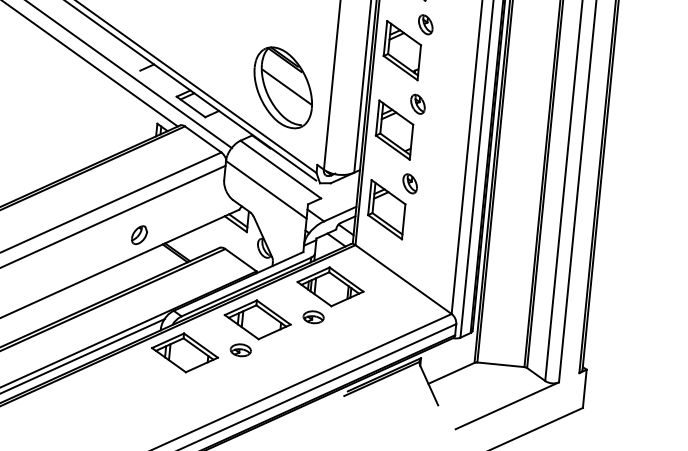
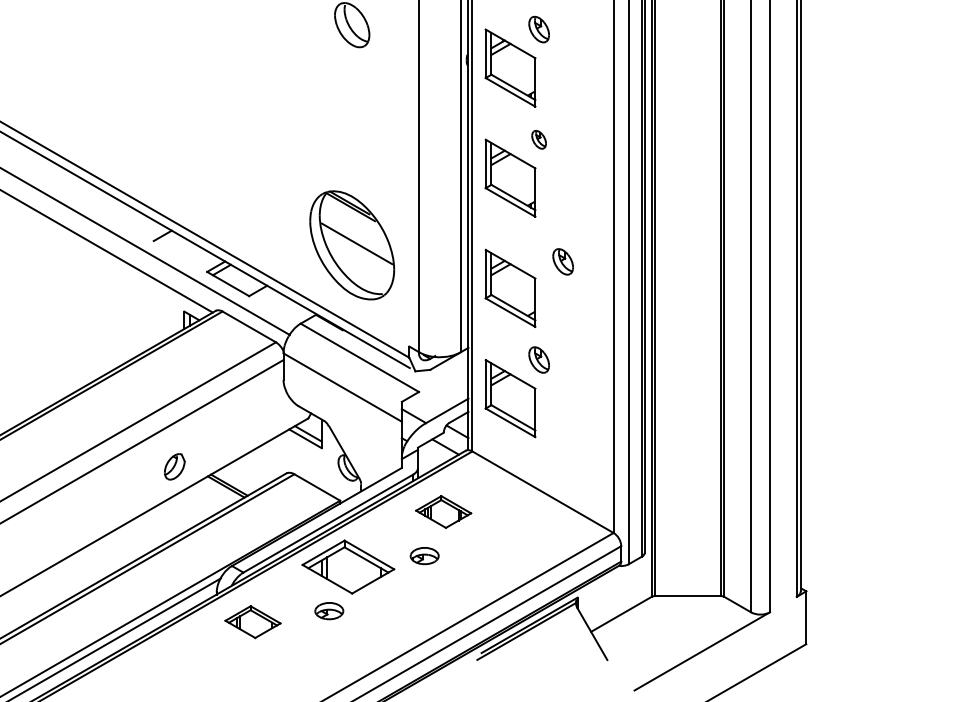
part: (425, 24) -> (538, 139), size x0.7
part: (417, 104) -> (562, 261), moved
part: (330, 286) -> (443, 511), size x0.6
part: (184, 352) -> (252, 621), size x0.6

